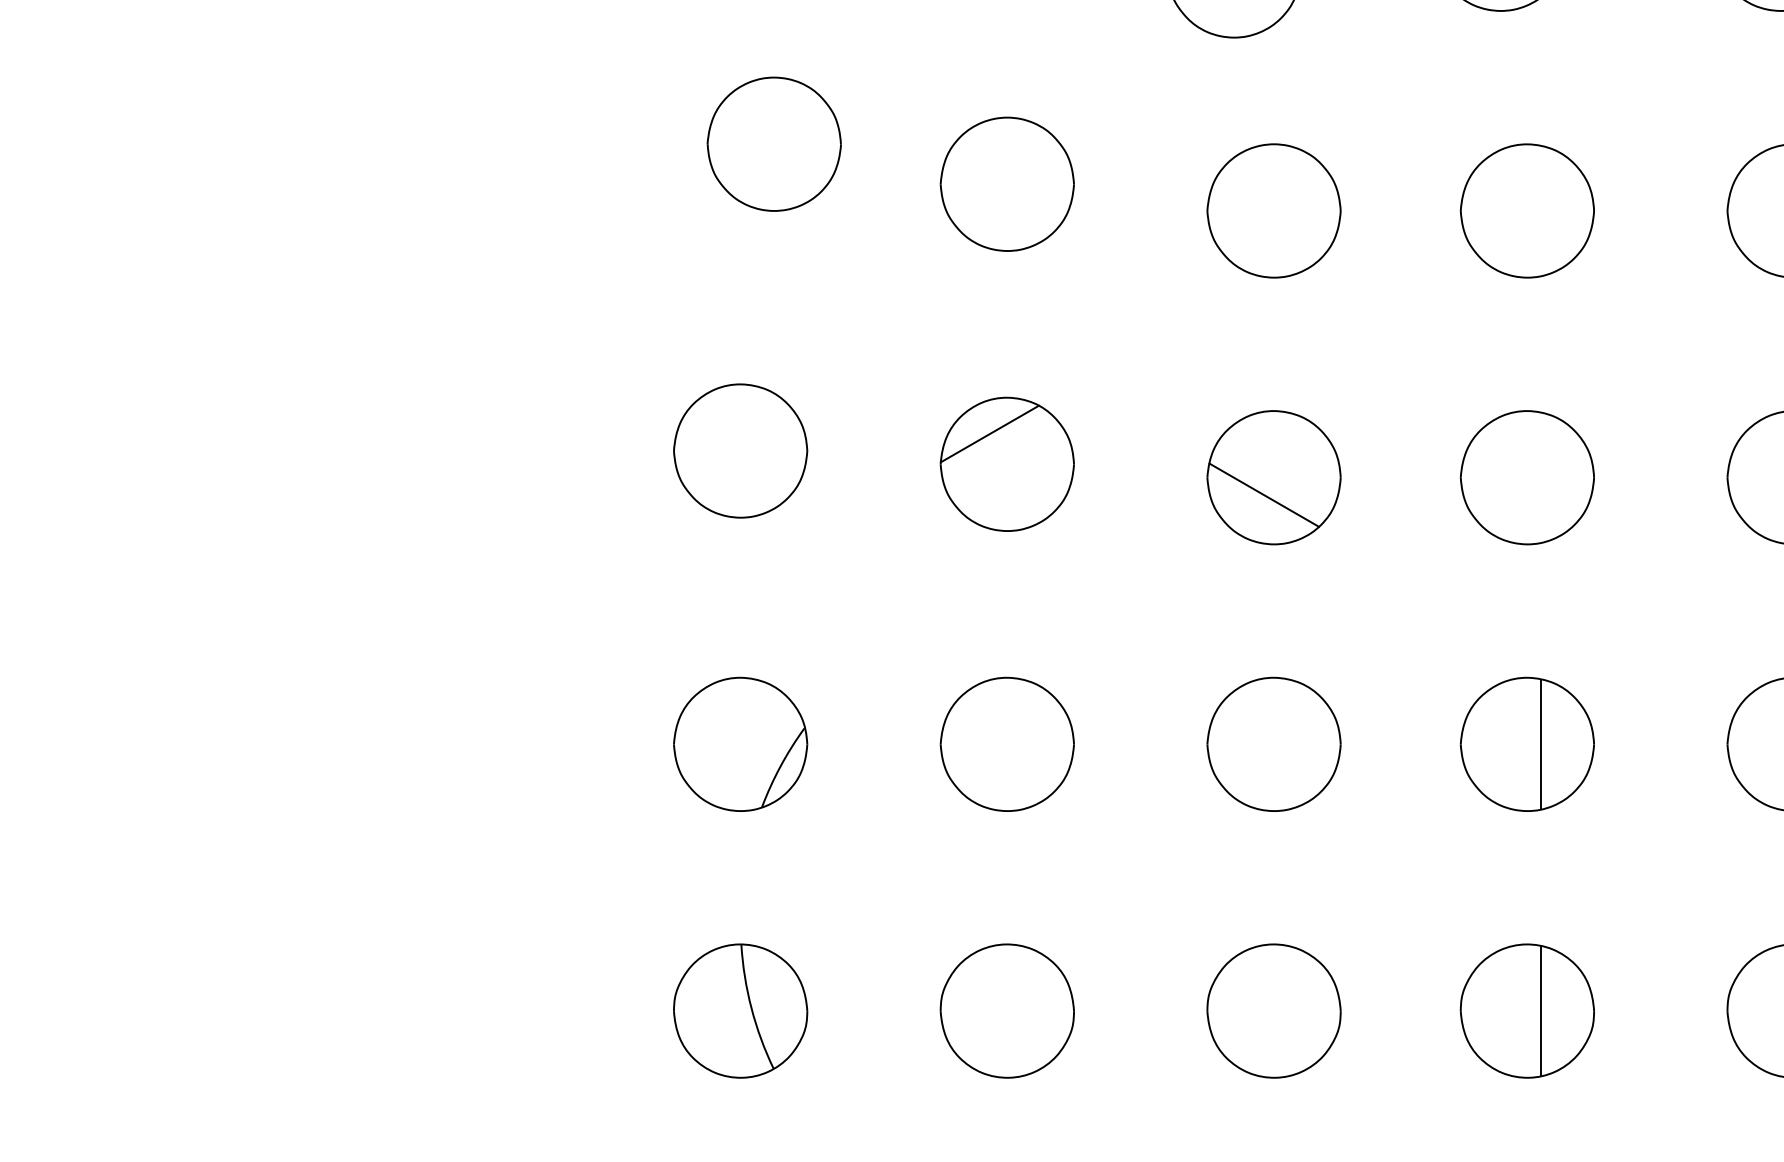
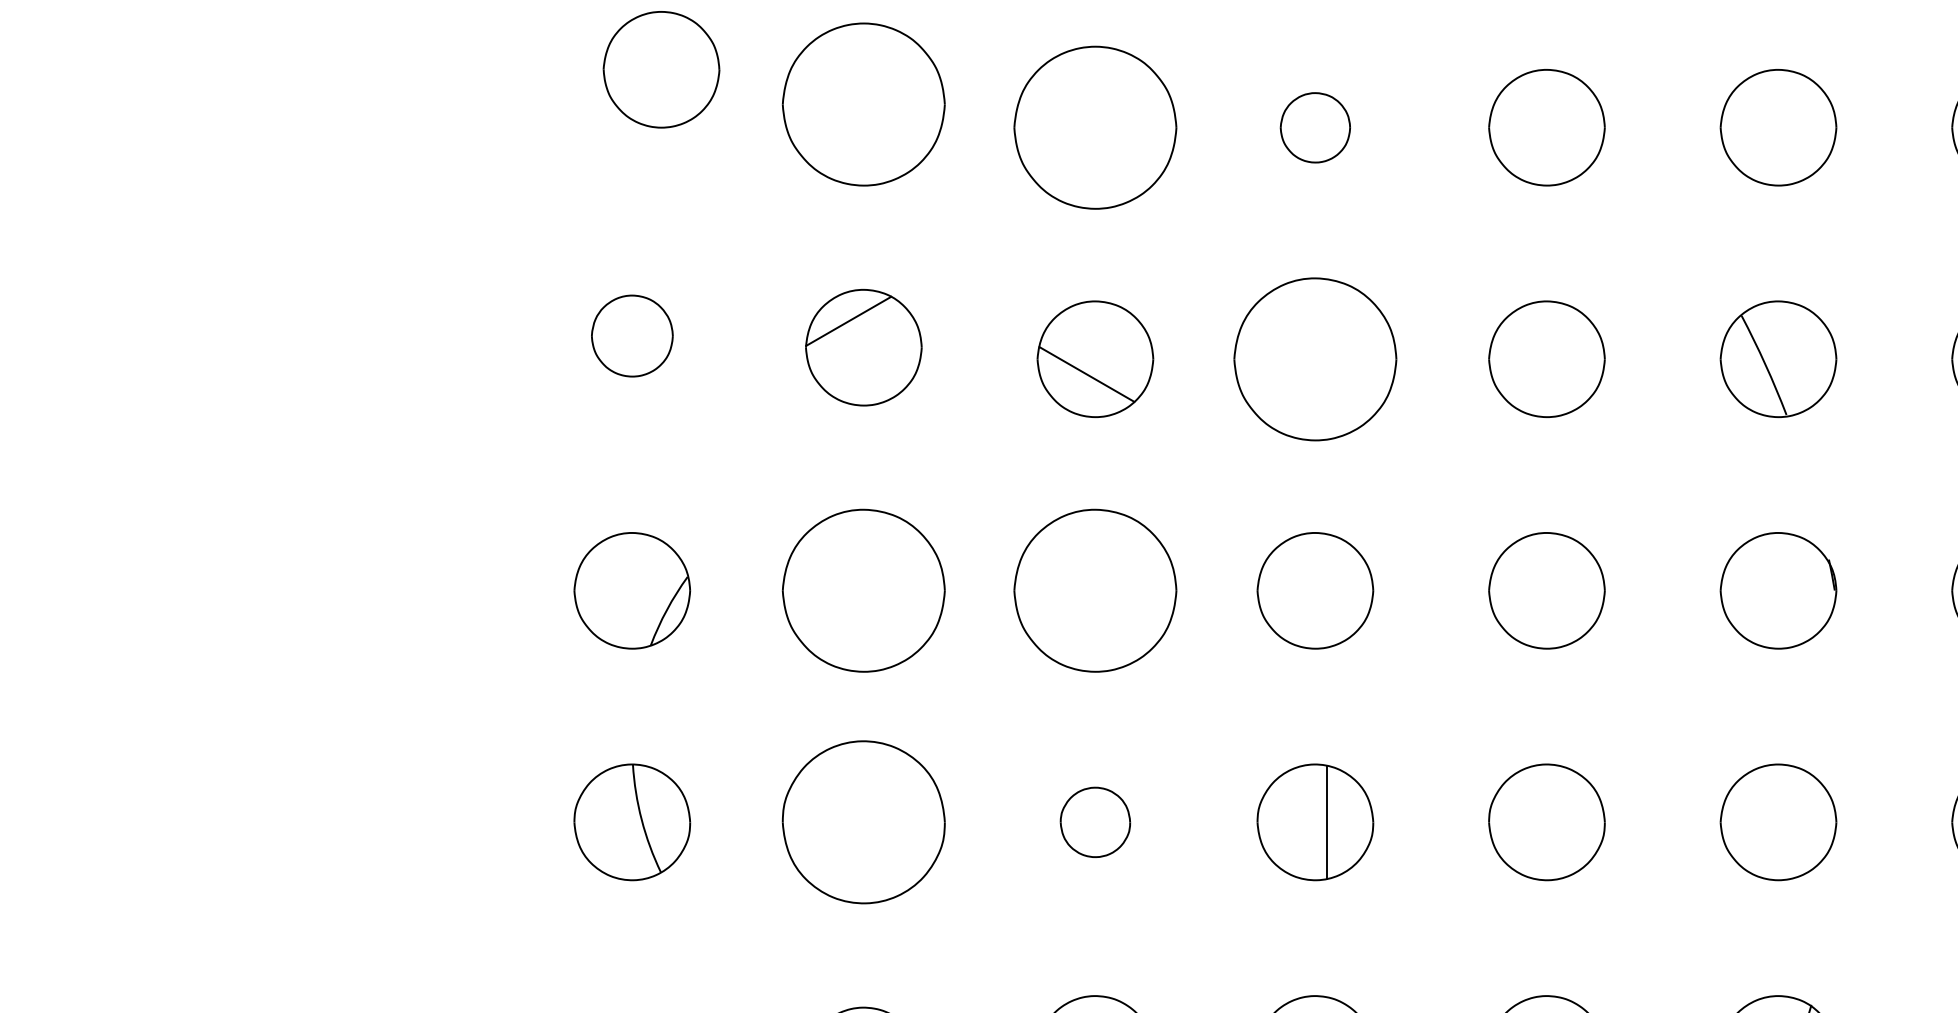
part: (1006, 184) -> (863, 104), size x1.4
part: (1274, 210) -> (1095, 127), size x1.4
part: (1527, 210) -> (1315, 127), size x0.6
part: (740, 450) -> (632, 335), size x0.7
part: (1527, 476) -> (1315, 358), size x1.4
part: (1006, 744) -> (863, 590), size x1.4
part: (1274, 744) -> (1095, 590), size x1.4
line: (1541, 744) -> (1327, 590), removed
part: (1006, 1011) -> (863, 822), size x1.4
part: (1274, 1011) -> (1095, 822), size x0.6

